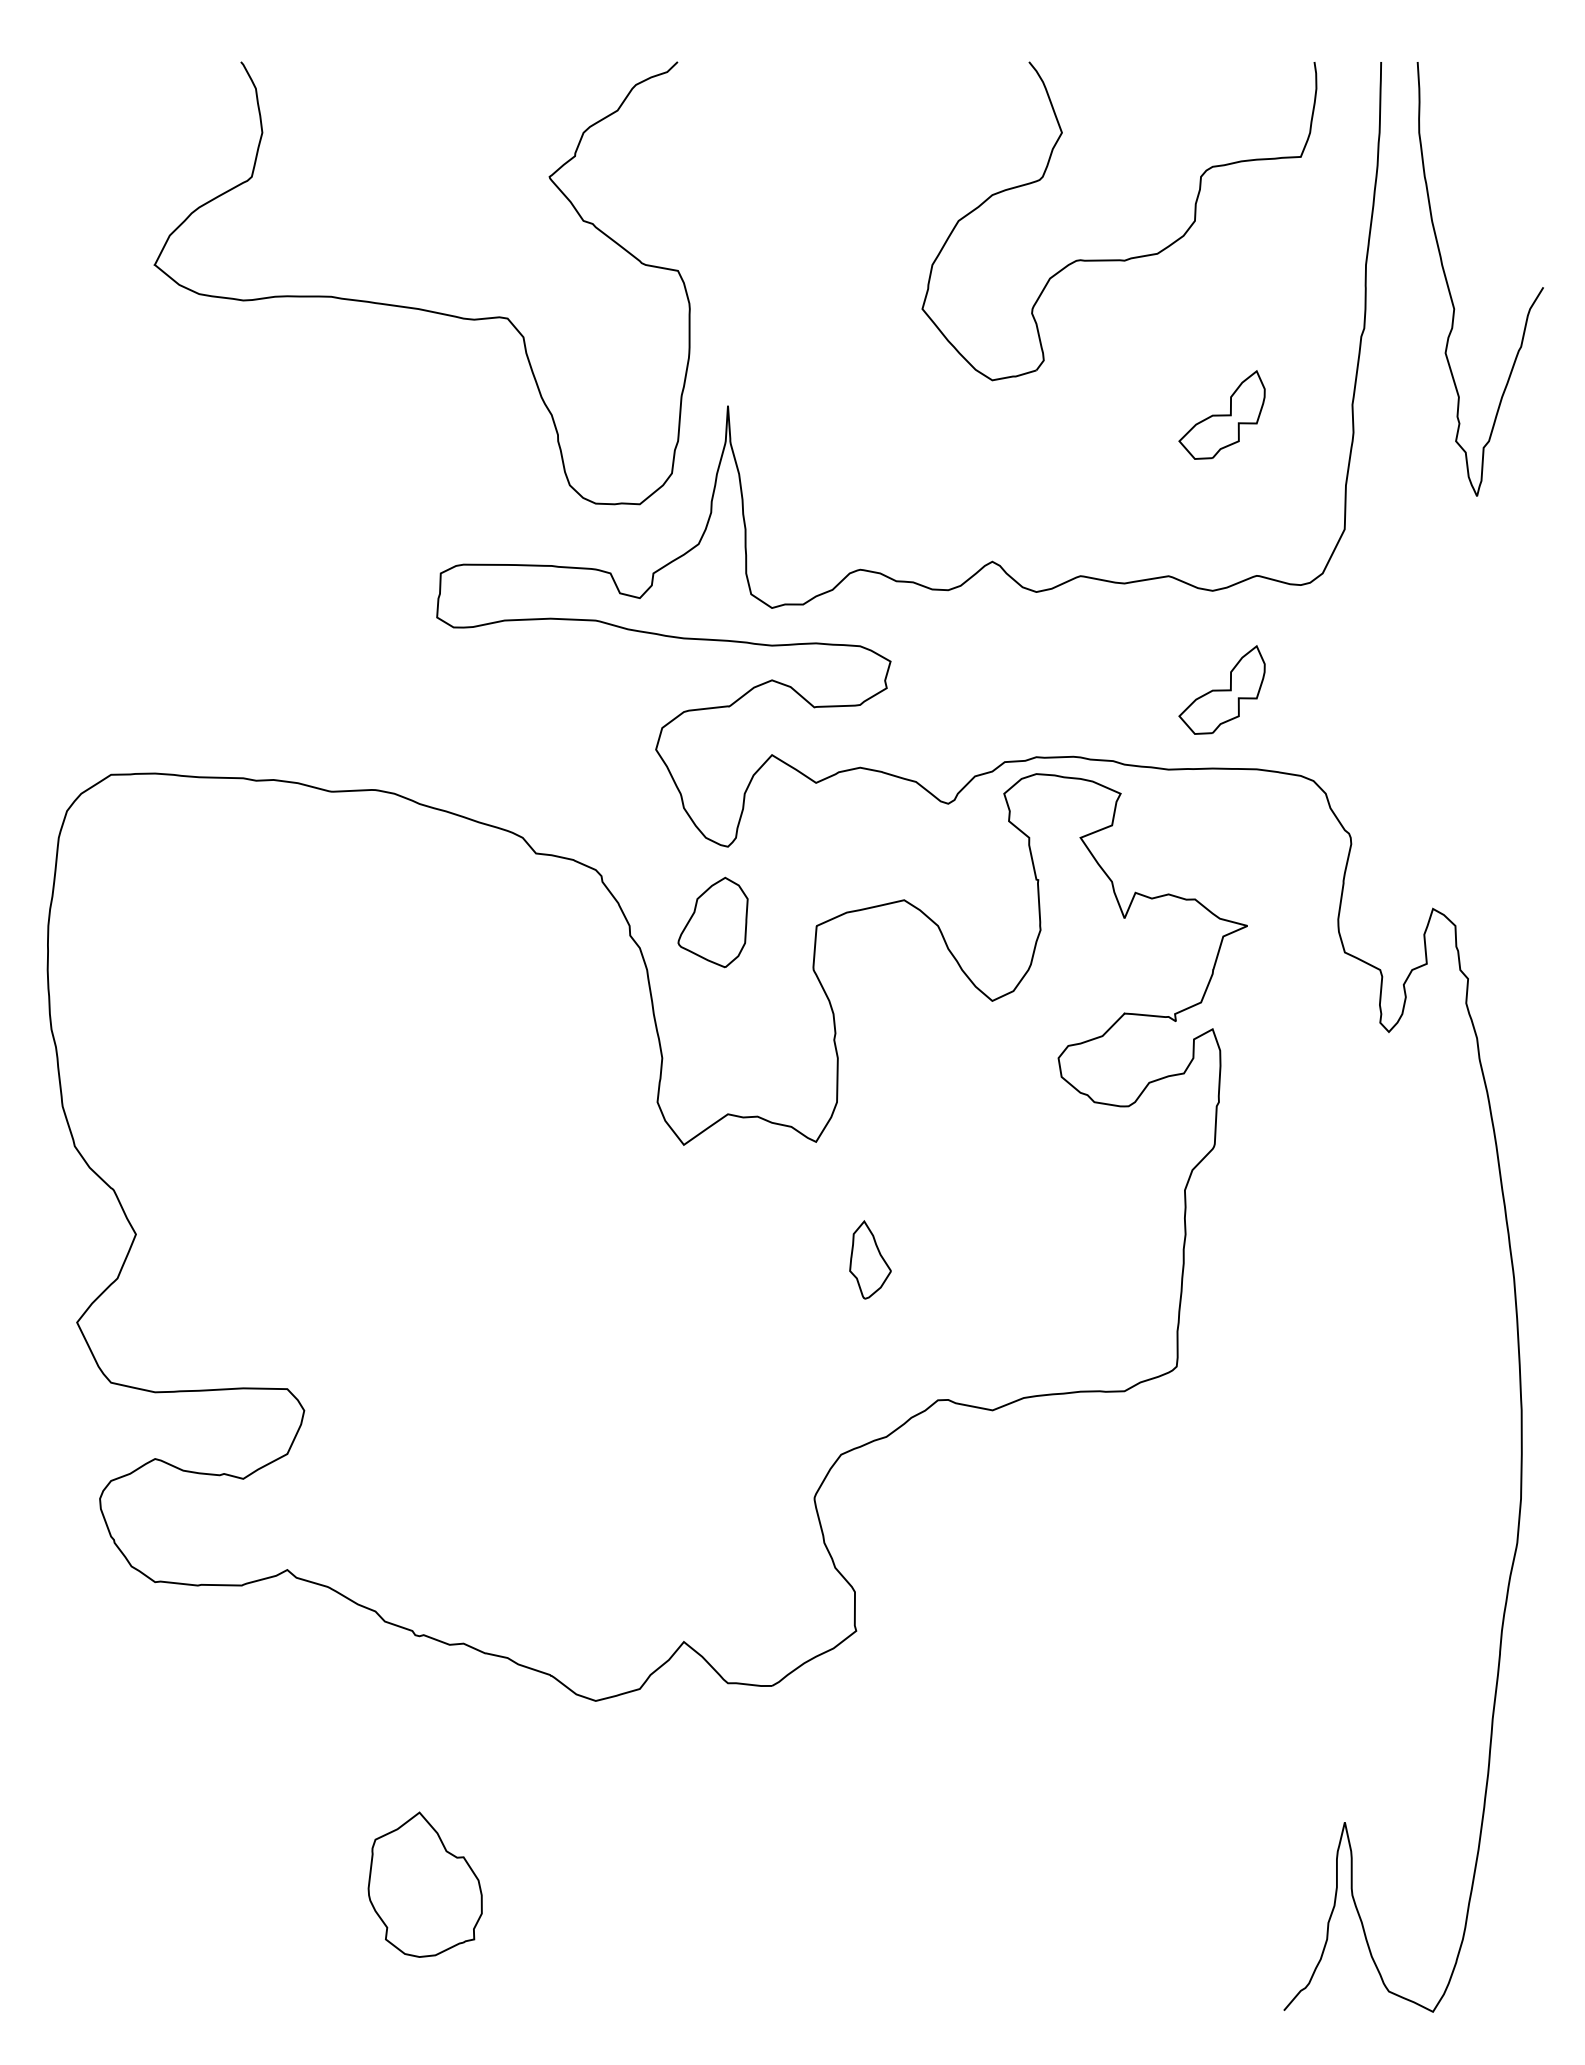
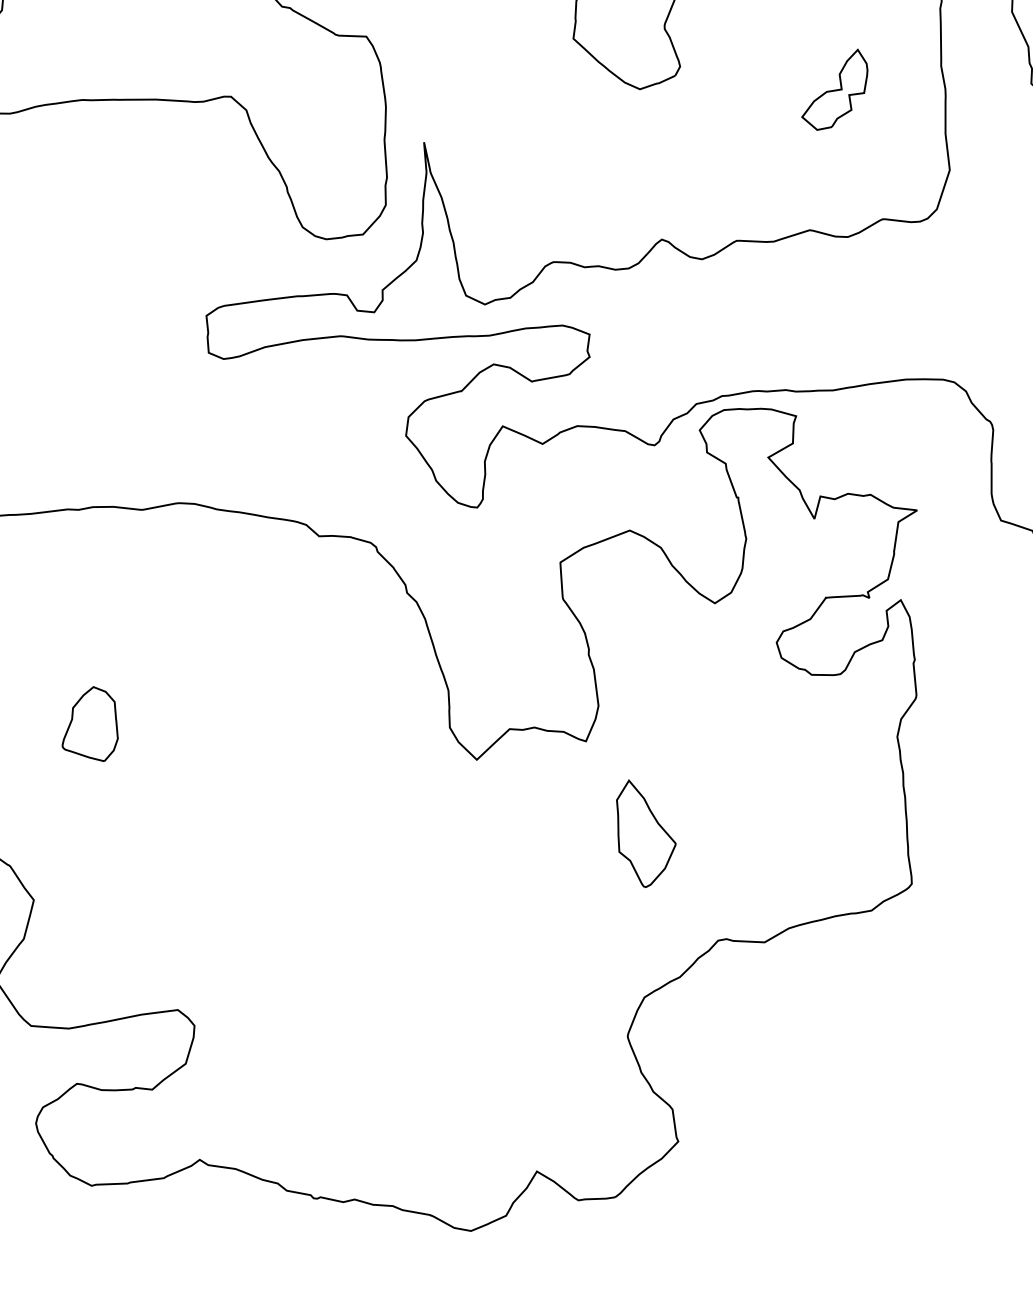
part: (1221, 689) -> (867, 317), removed
part: (712, 922) -> (88, 725), moved
part: (870, 1259) -> (645, 832), size x1.67

